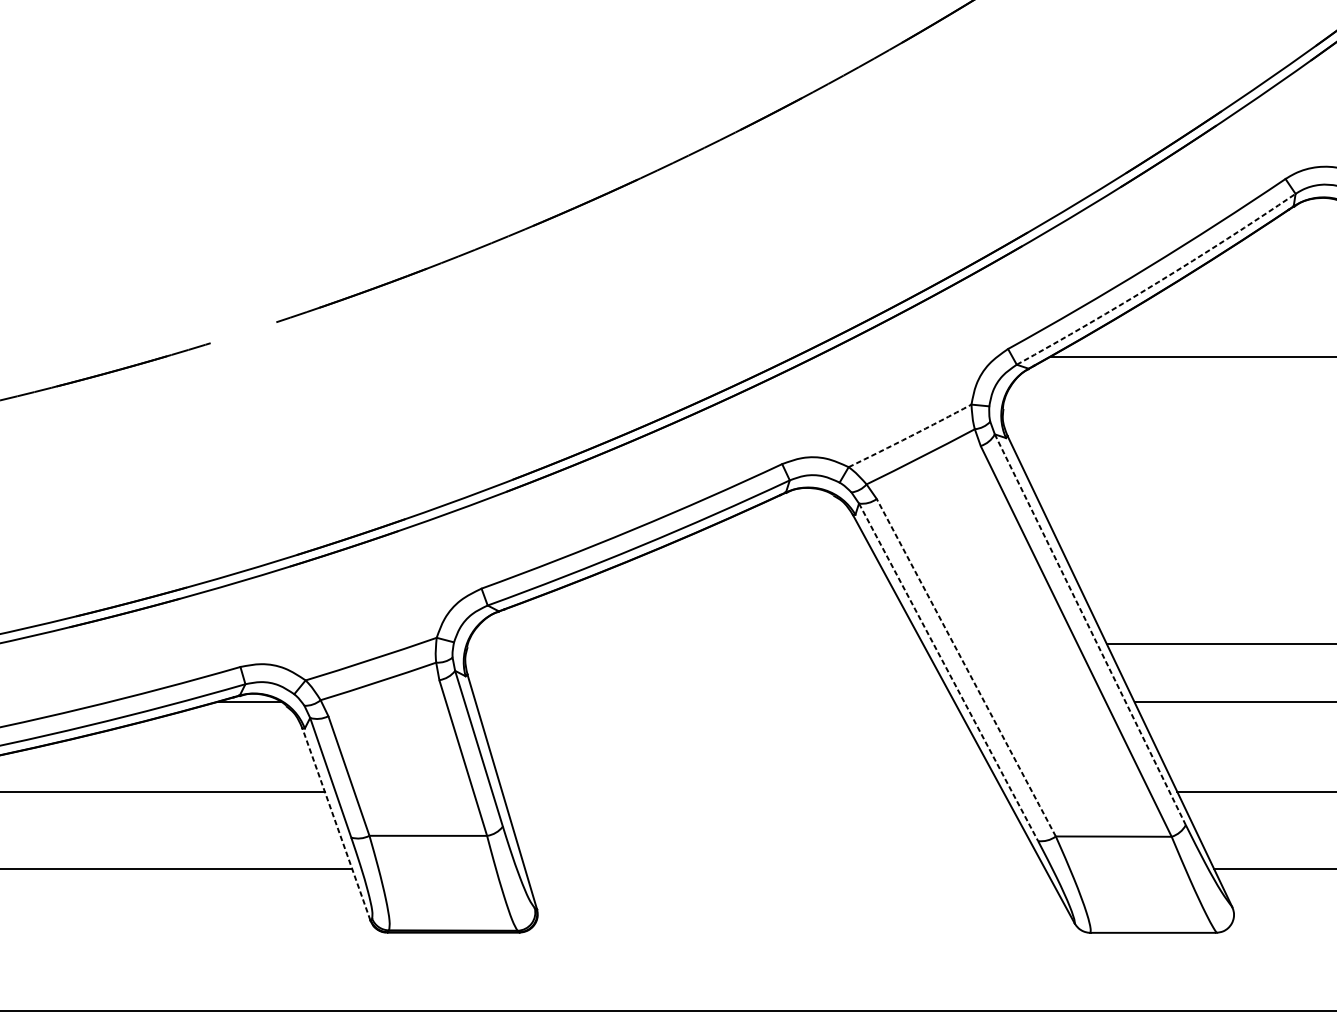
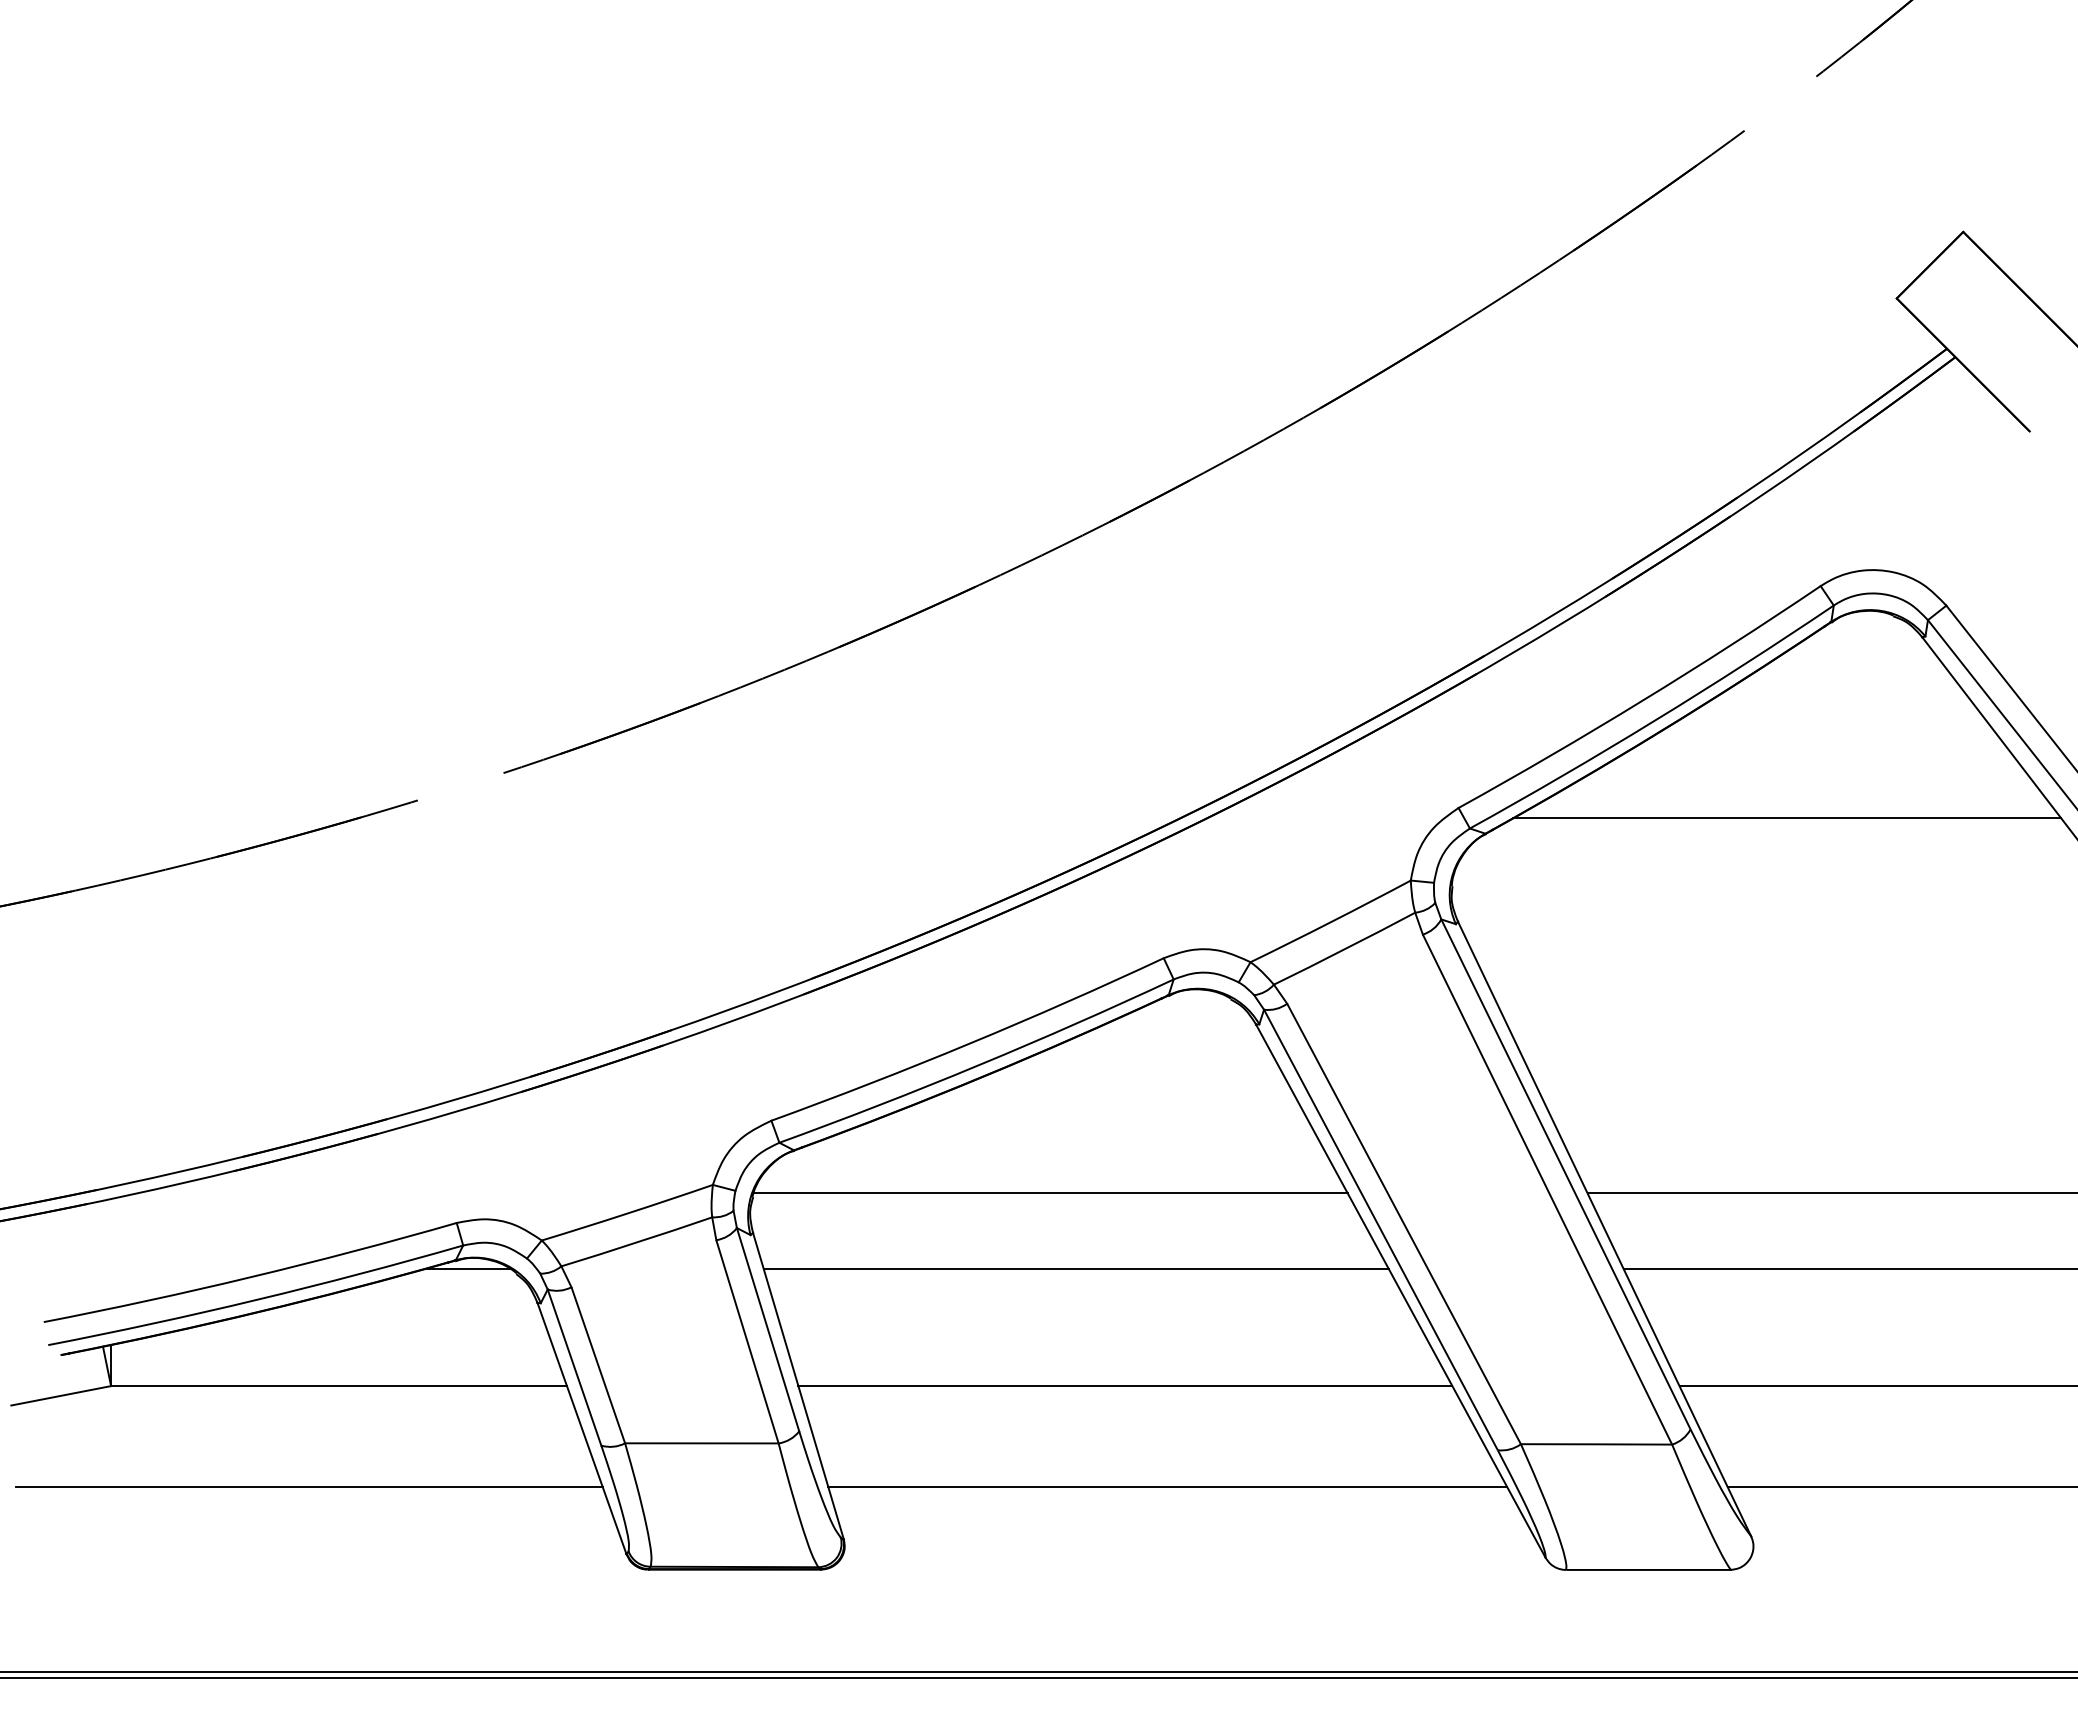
arc: (1158, 282) -> (1654, 721), dashed -> solid
arc: (910, 436) -> (1331, 922), dashed -> solid
line: (1090, 629) -> (1566, 1174), dashed -> solid
line: (695, 644) -> (1050, 1193), added
line: (966, 668) -> (1404, 1225), dashed -> solid
line: (948, 671) -> (1380, 1229), dashed -> solid
line: (714, 701) -> (1075, 1268), added
line: (752, 792) -> (1125, 1386), added
line: (336, 824) -> (581, 1428), dashed -> solid
line: (785, 869) -> (1167, 1487), added

